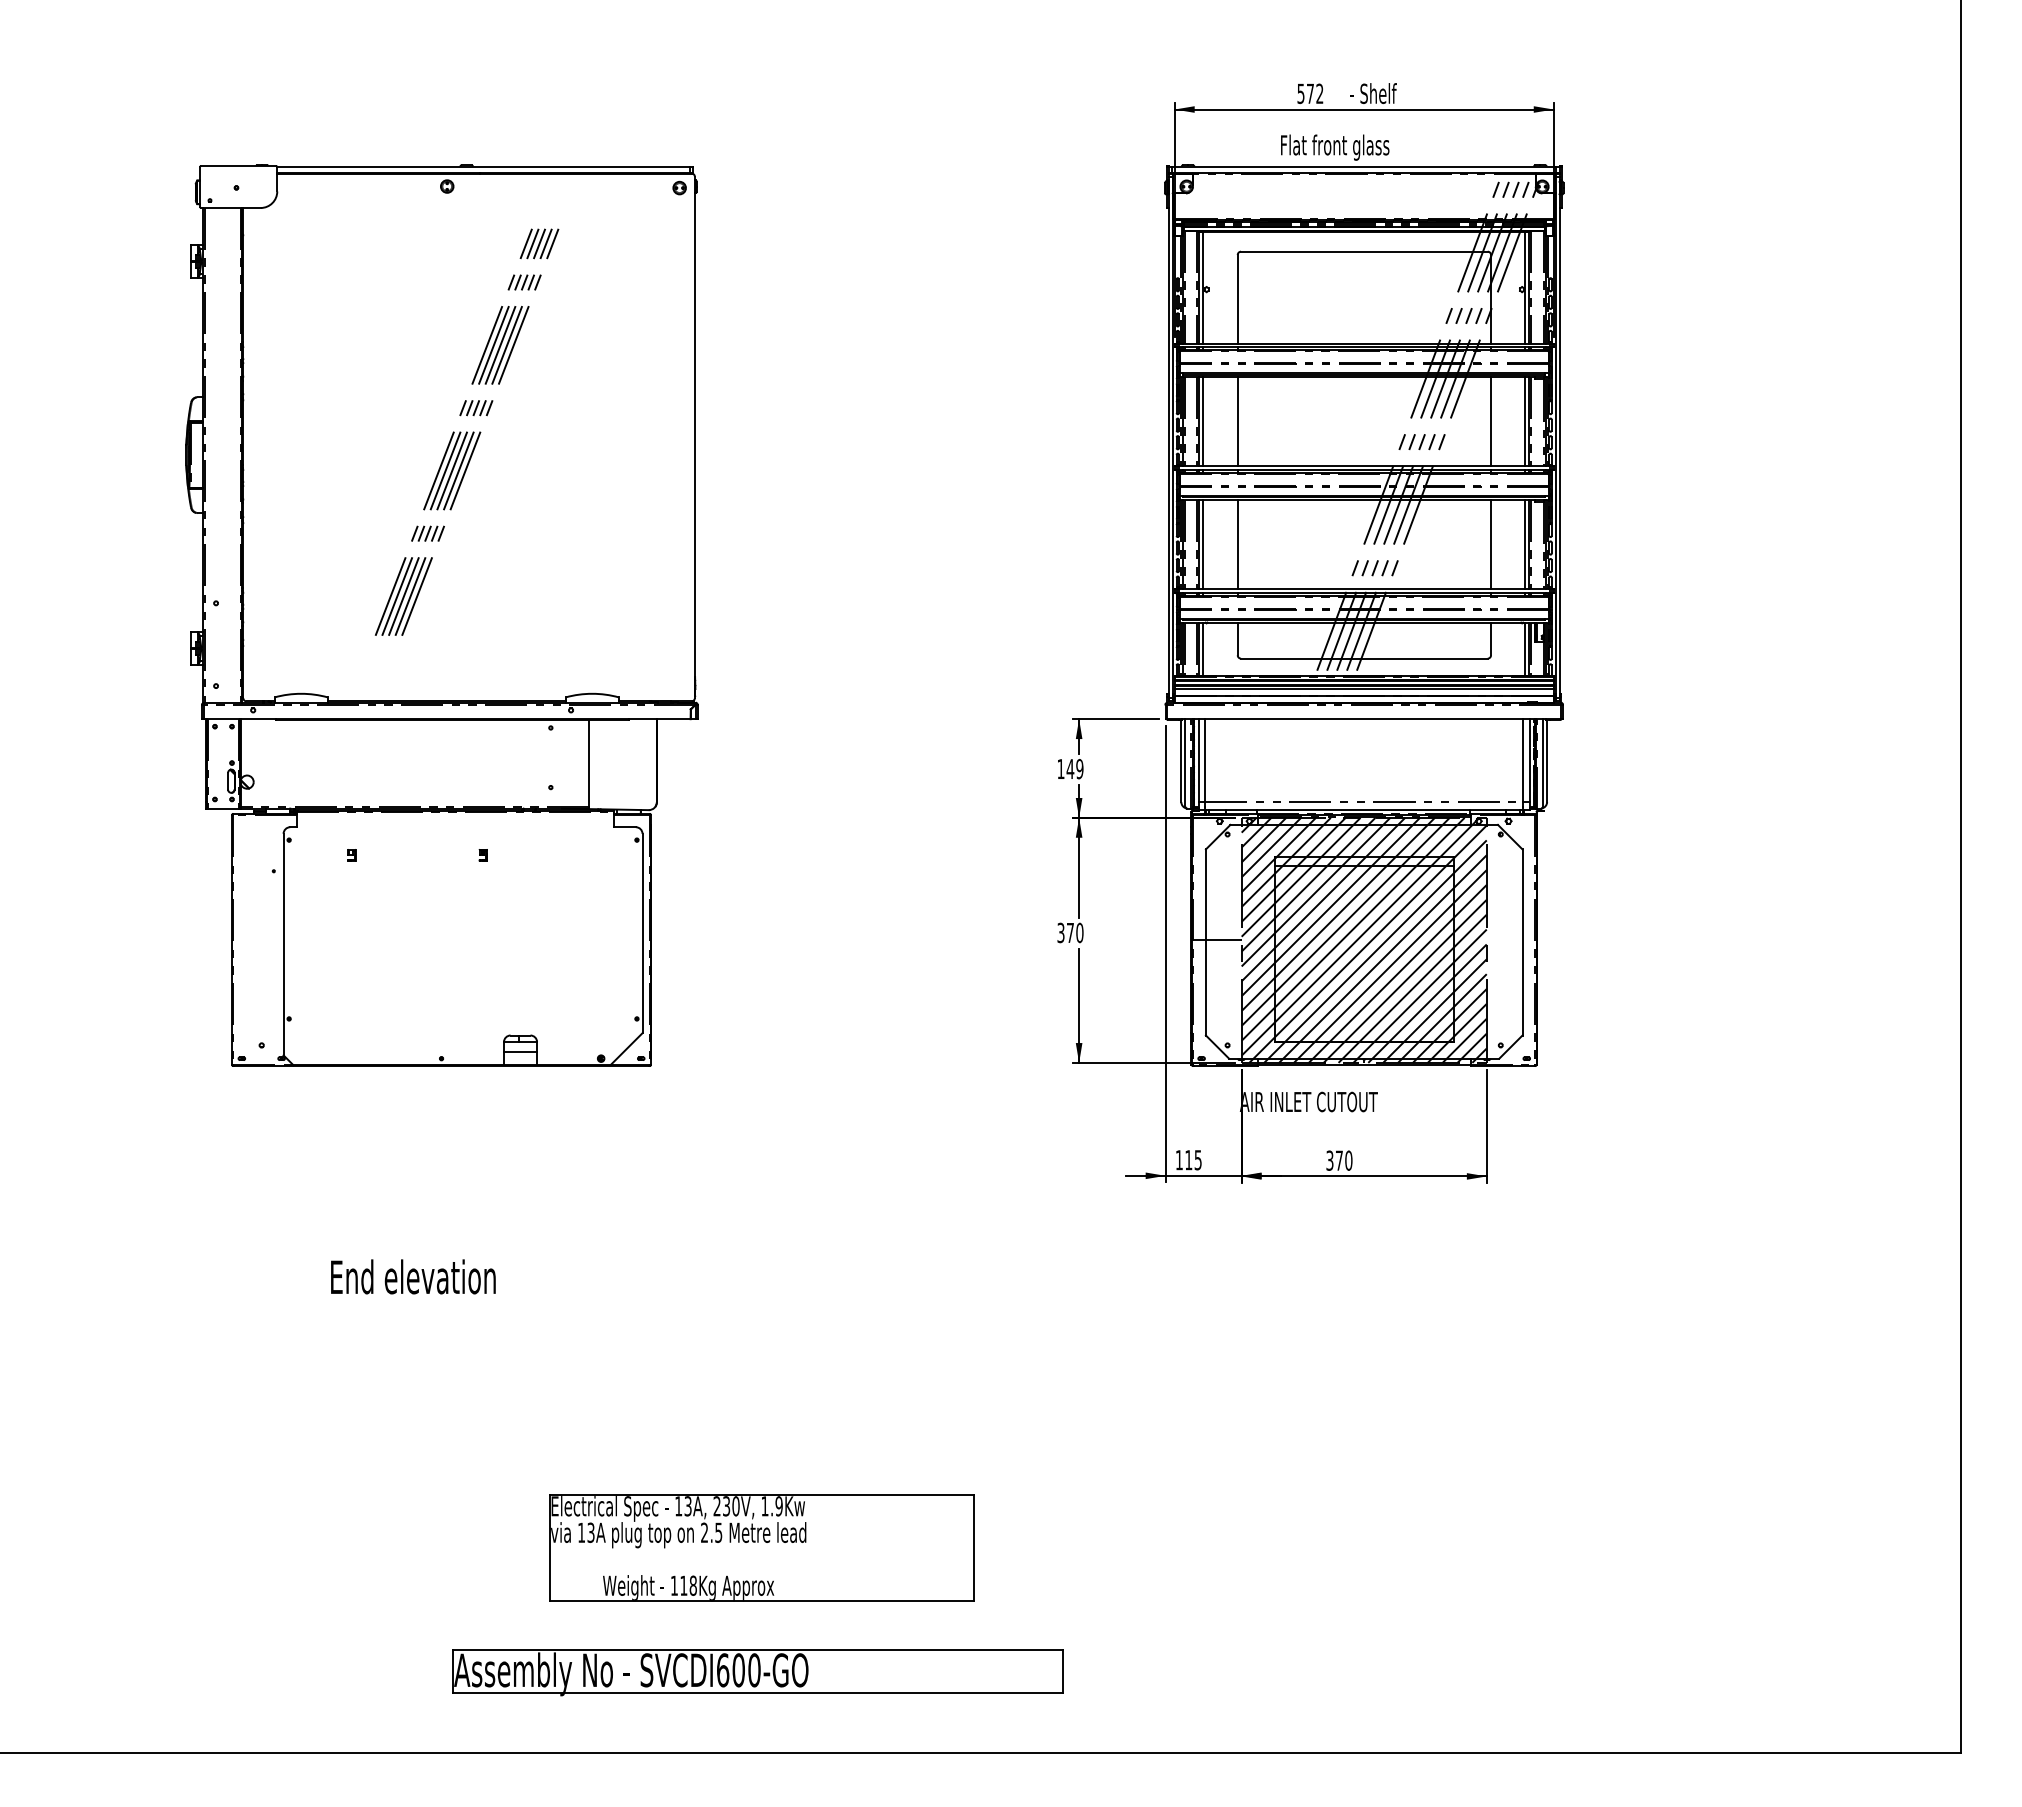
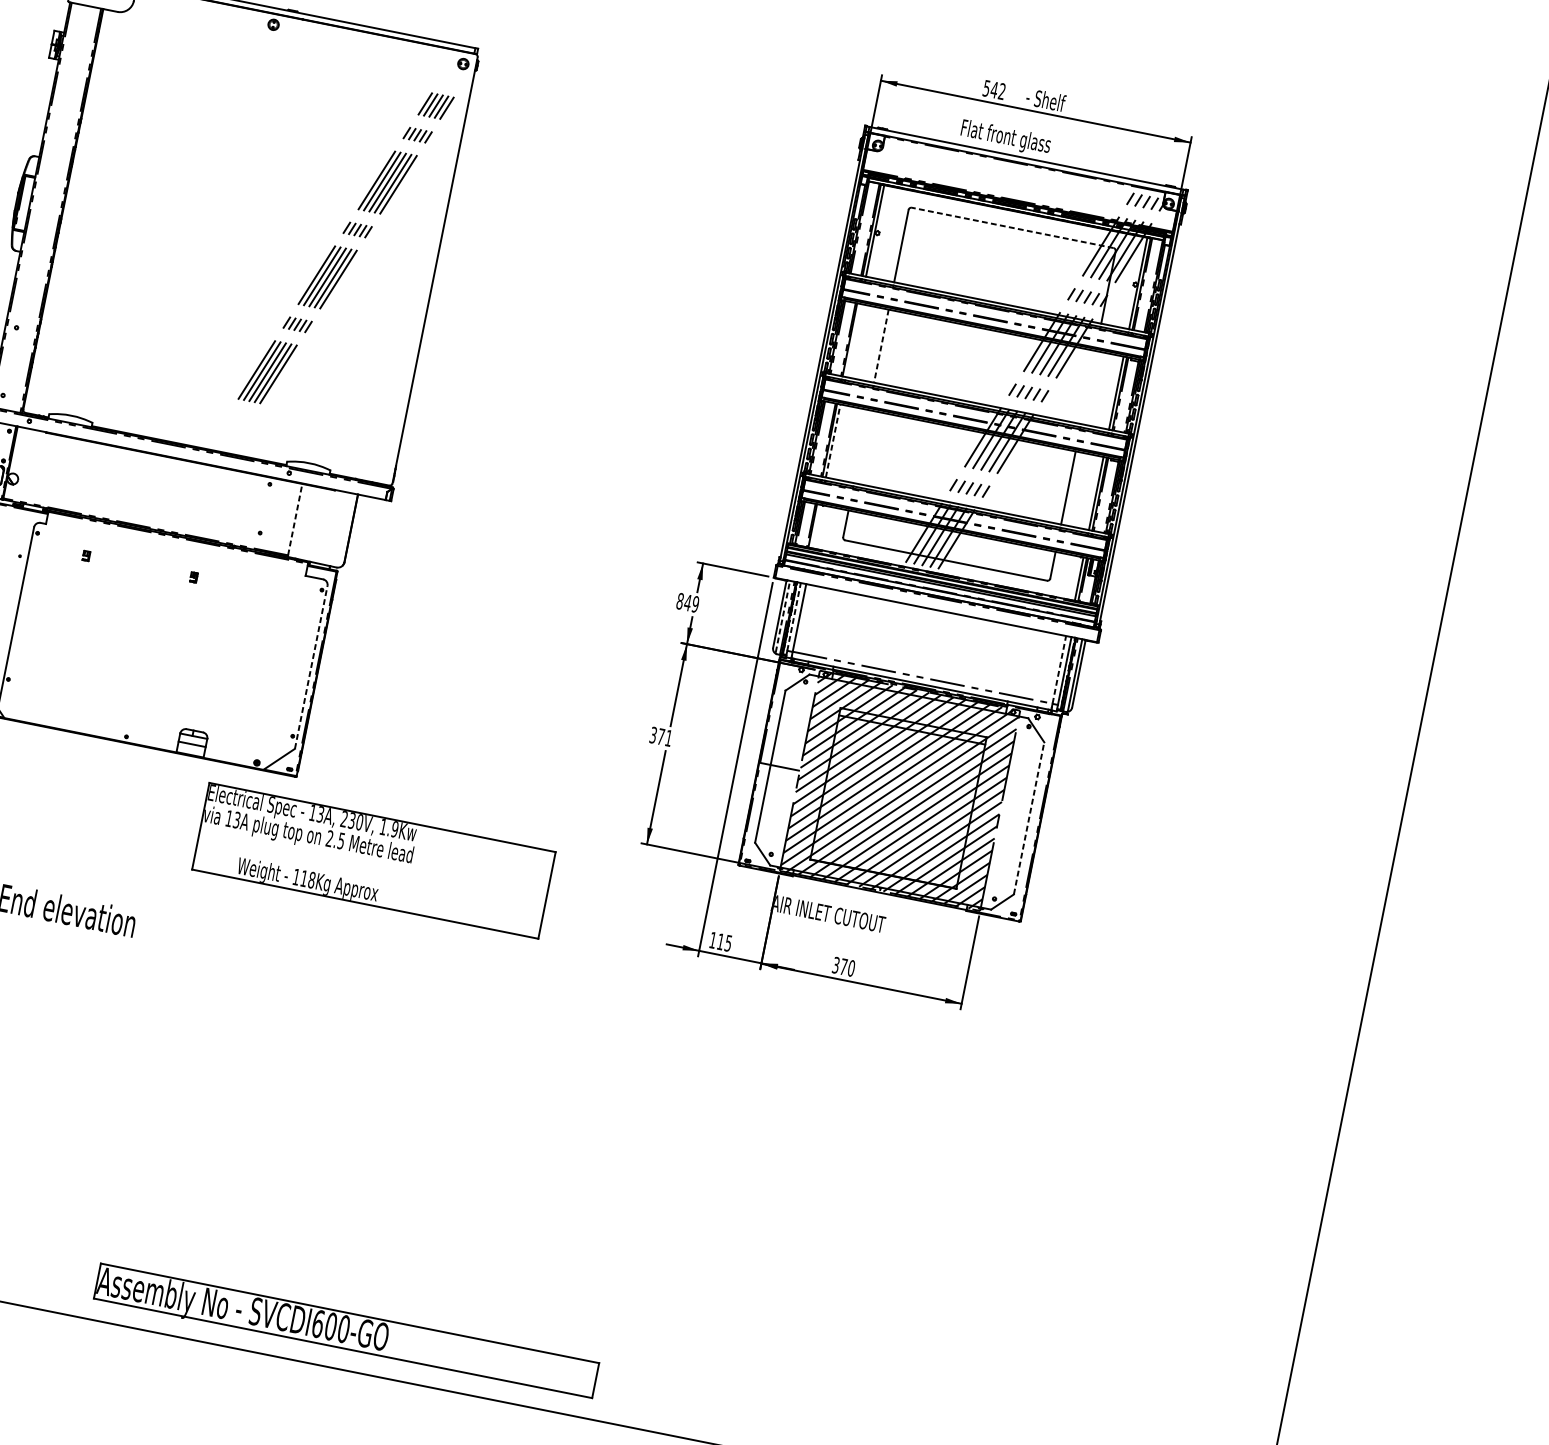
text: (1310, 93) -> (994, 89), 572 -> 542
line: (1363, 251) -> (1012, 227), solid -> dashed
line: (1203, 421) -> (853, 340), removed
line: (1237, 421) -> (881, 345), solid -> dashed
line: (1491, 421) -> (1088, 387), removed
part: (466, 431) -> (345, 247), moved
line: (1203, 544) -> (833, 440), solid -> dashed
line: (1237, 544) -> (861, 446), removed
line: (1203, 648) -> (816, 526), removed
line: (1198, 760) -> (793, 616), solid -> dashed
line: (1523, 760) -> (1059, 669), solid -> dashed
line: (1185, 762) -> (783, 616), solid -> dashed
line: (588, 763) -> (294, 519), solid -> dashed
text: (1060, 768) -> (679, 600), 149 -> 849
text: (1079, 932) -> (668, 737), 370 -> 371
line: (642, 933) -> (311, 667), solid -> dashed
line: (1522, 941) -> (1029, 817), solid -> dashed
part: (761, 1547) -> (373, 860), moved
part: (757, 1672) -> (346, 1331), moved

